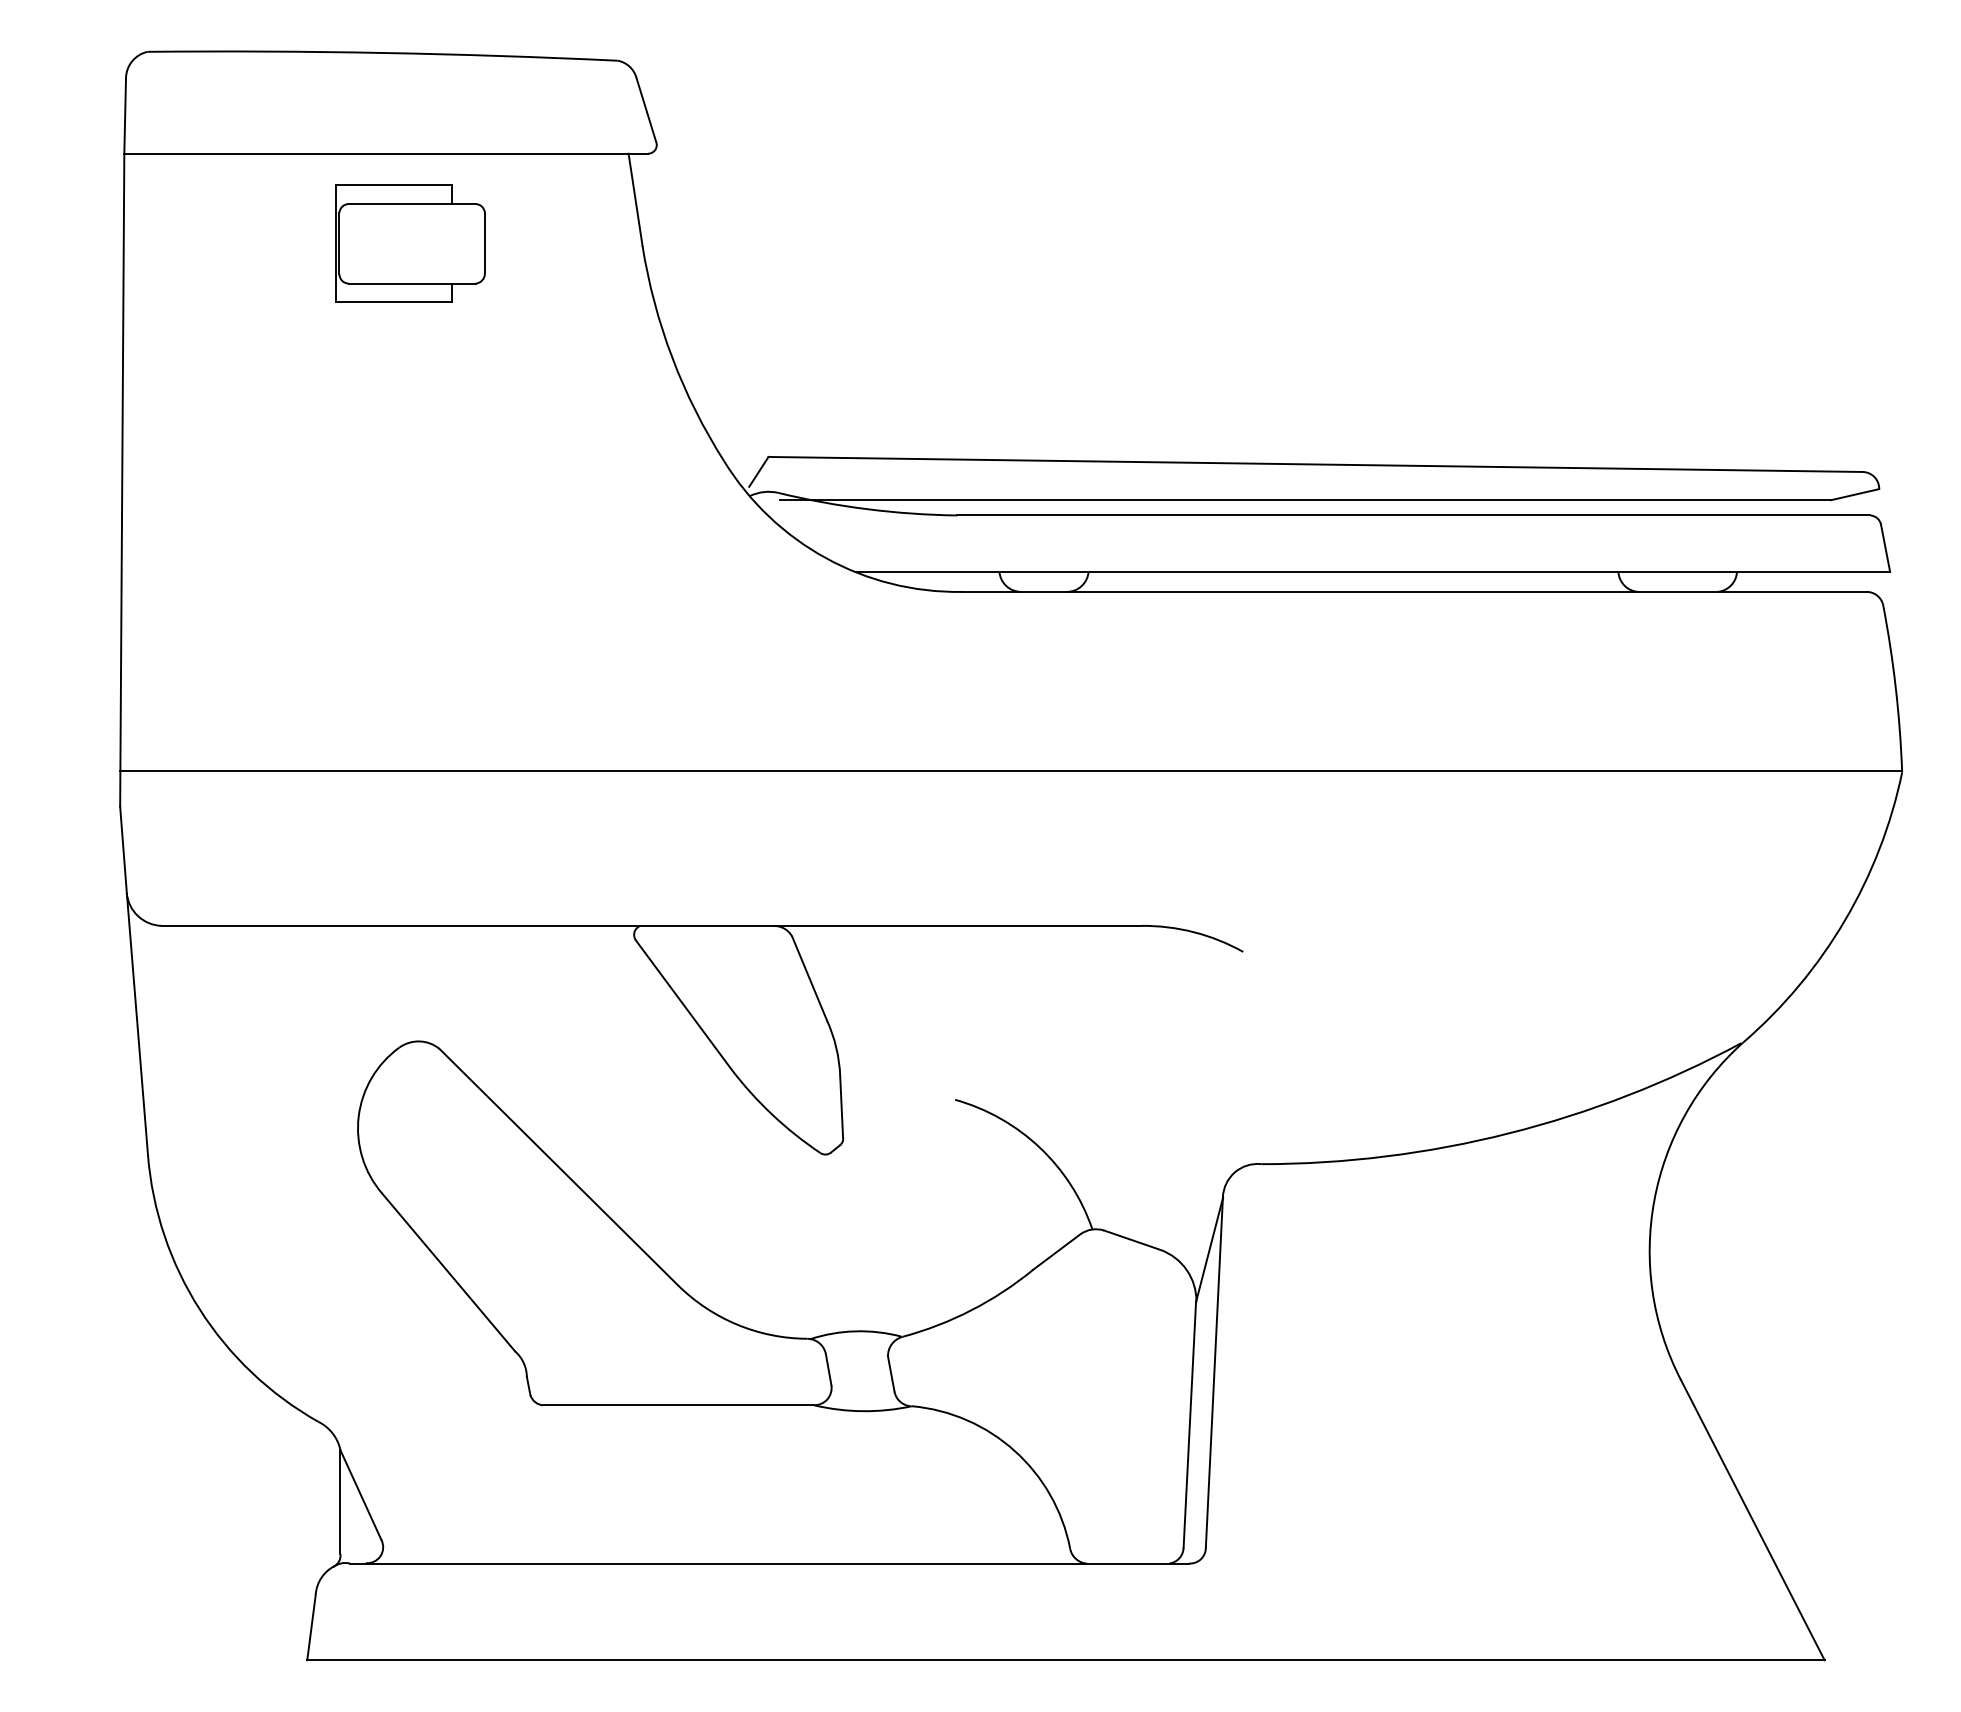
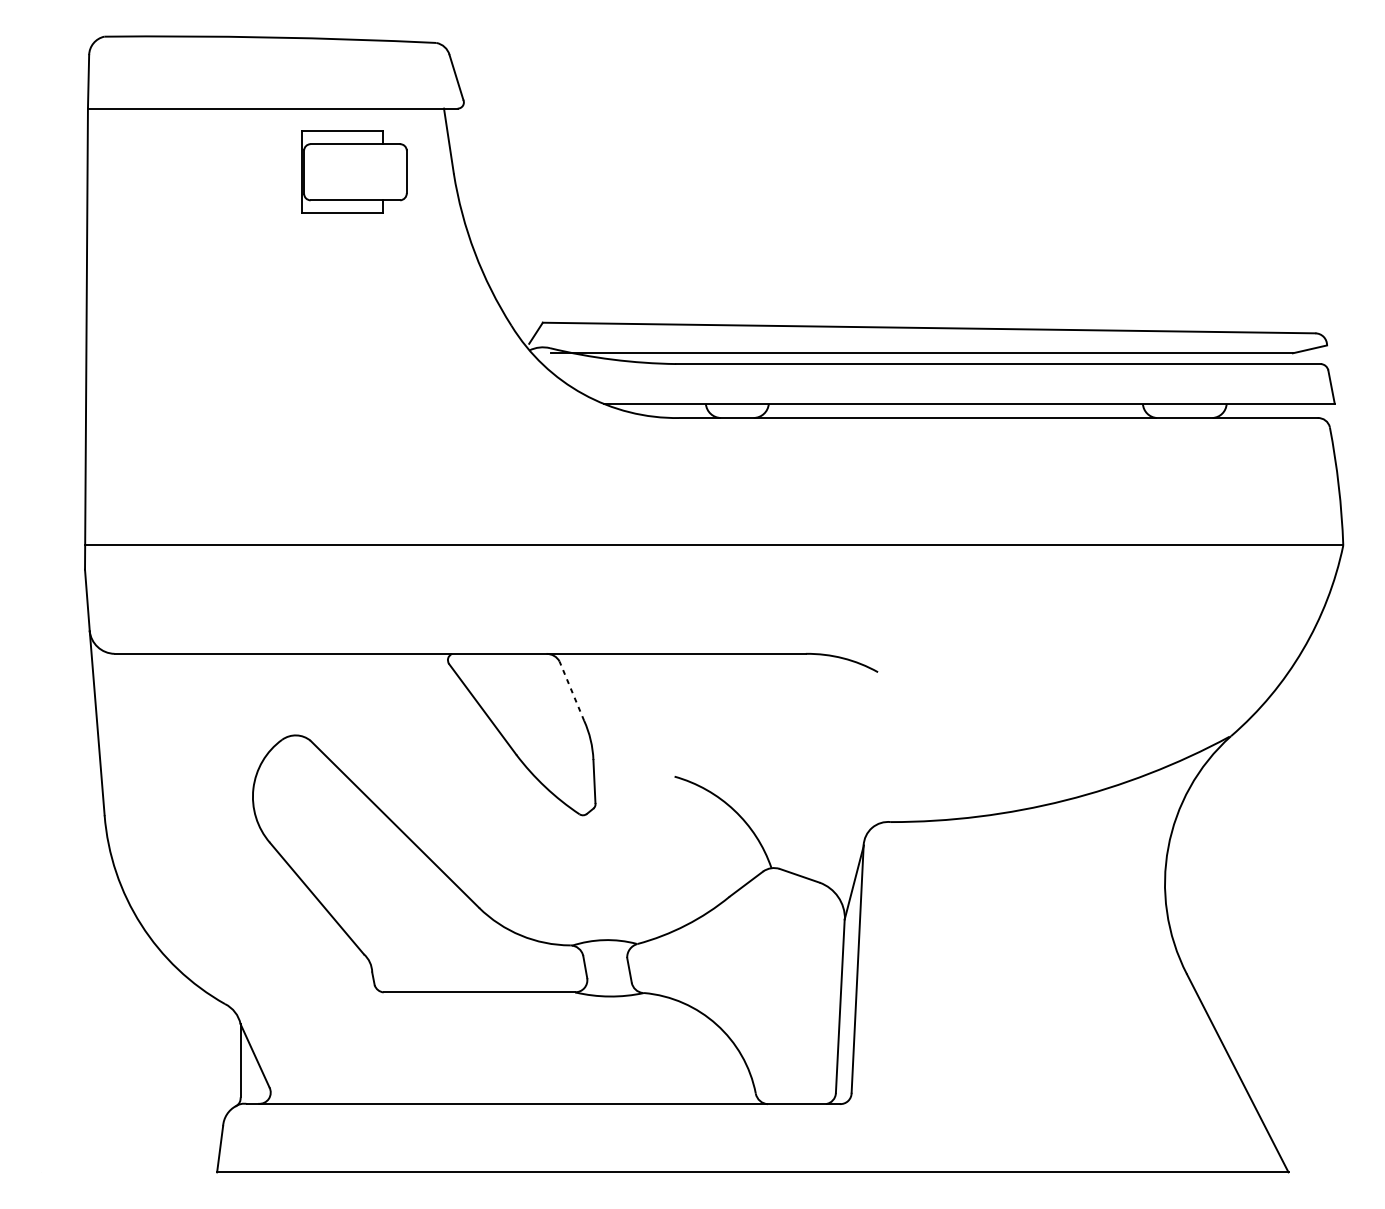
part: (410, 243) -> (354, 172), moved
line: (809, 978) -> (571, 690), solid -> dashed

